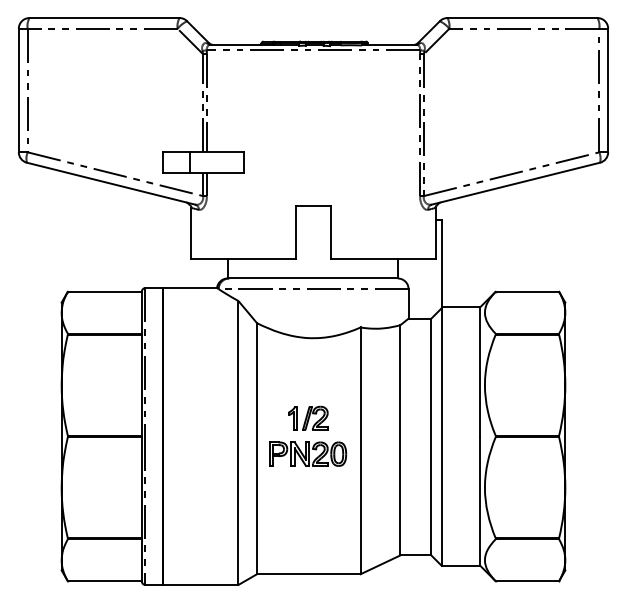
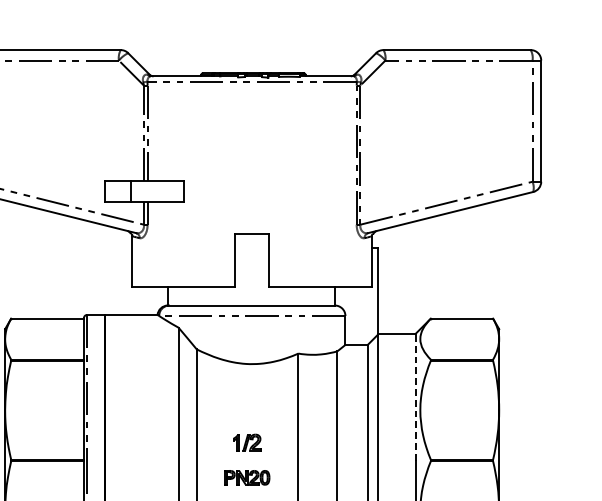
line: (480, 371) -> (415, 396), solid -> dashed
part: (308, 417) -> (247, 441), size x0.7
part: (308, 453) -> (247, 477), size x0.6

